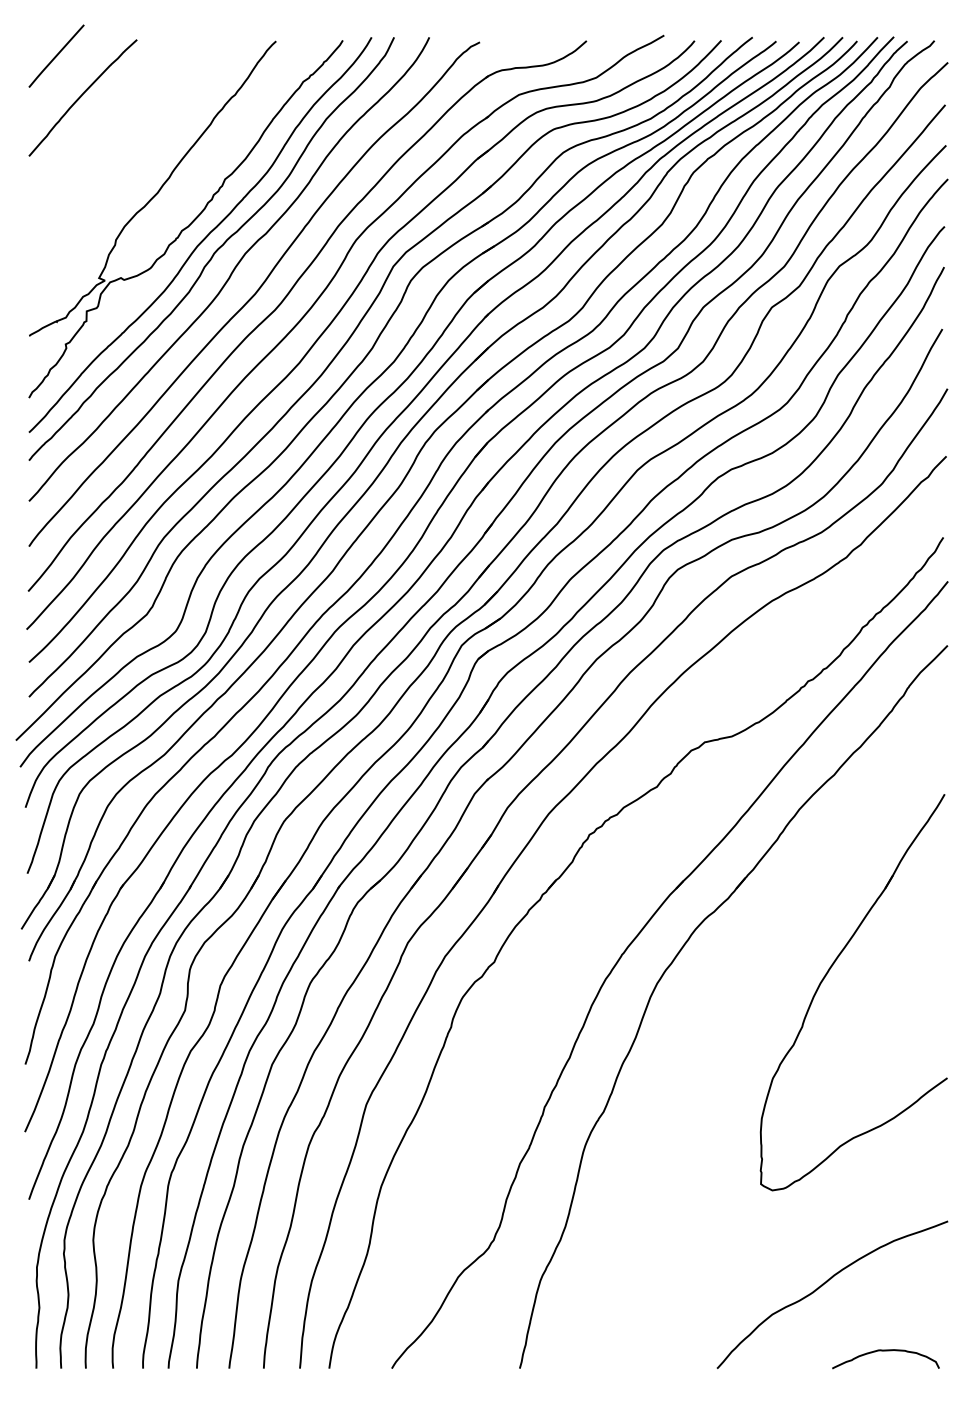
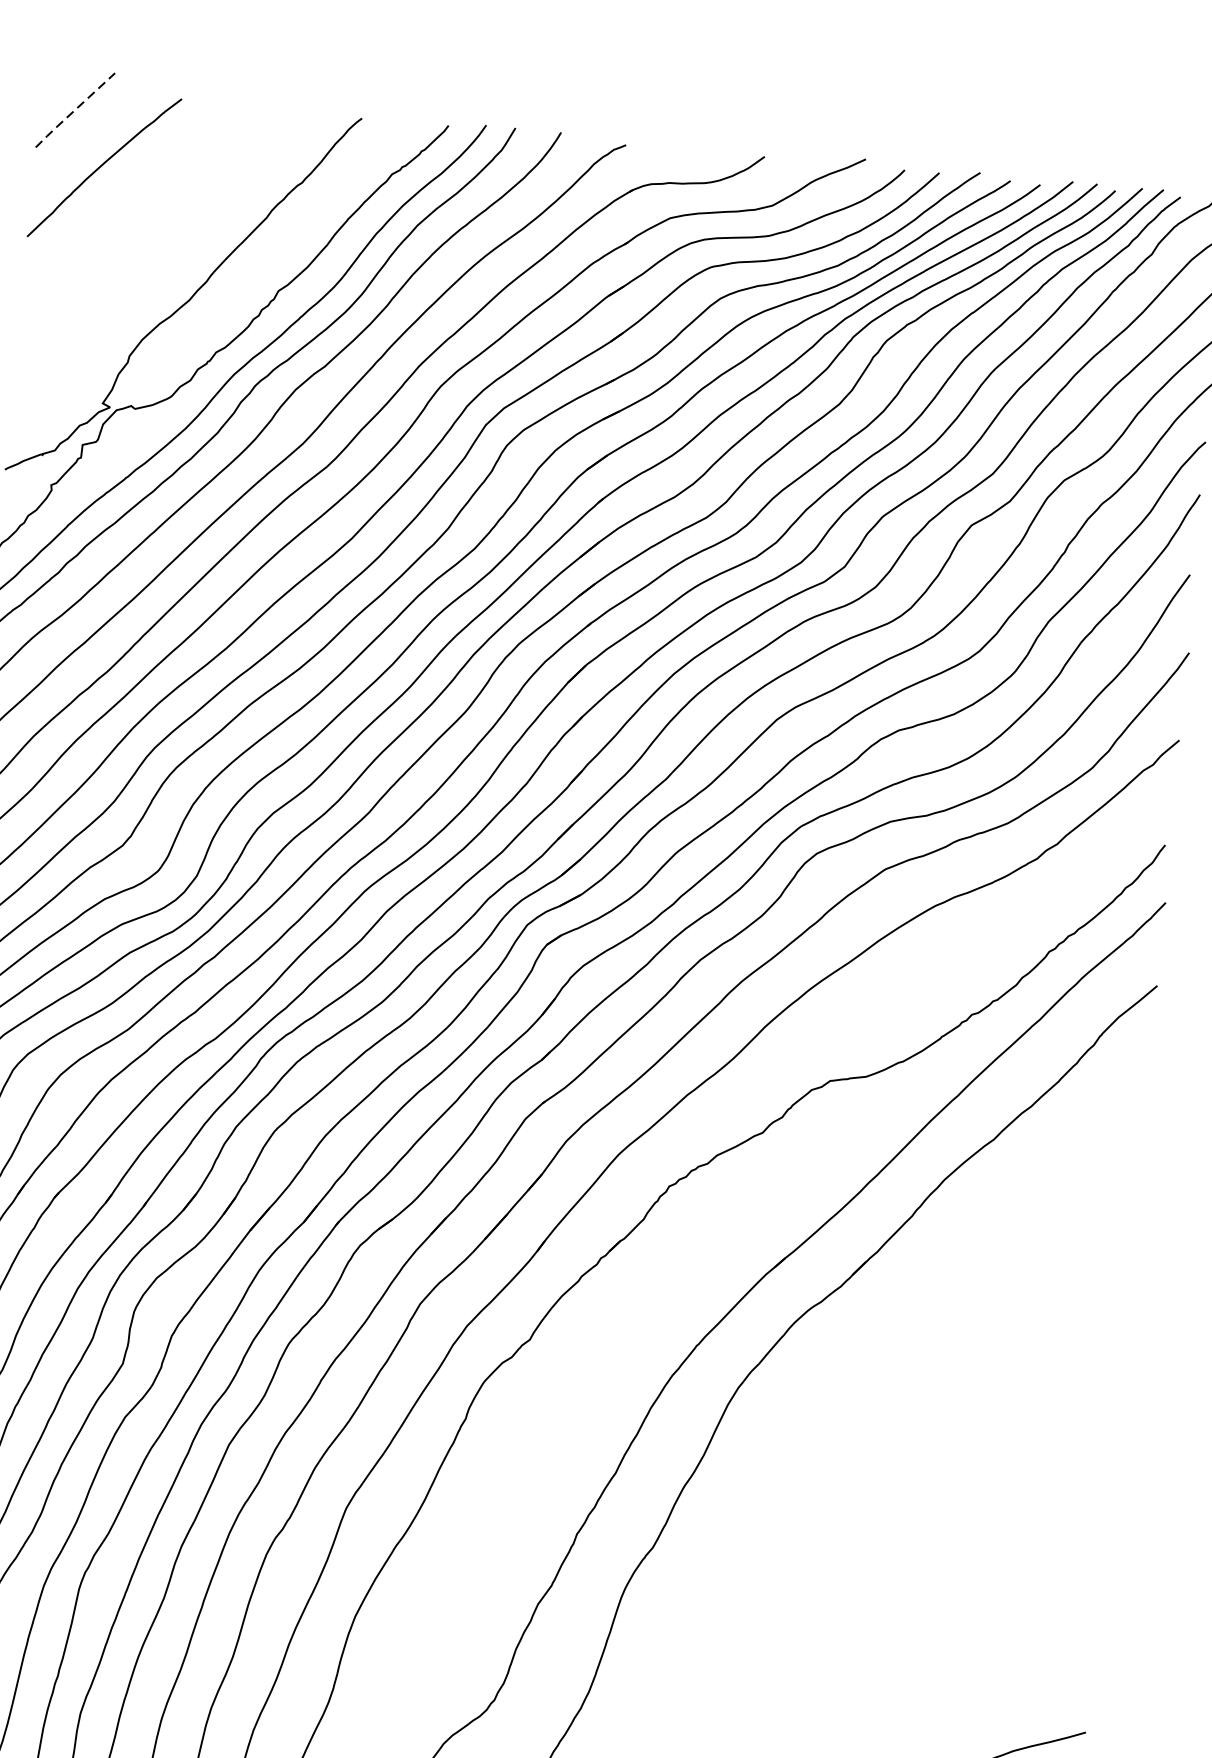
line: (55, 56) -> (73, 110), solid -> dashed
part: (826, 976) -> (958, 1399), removed

